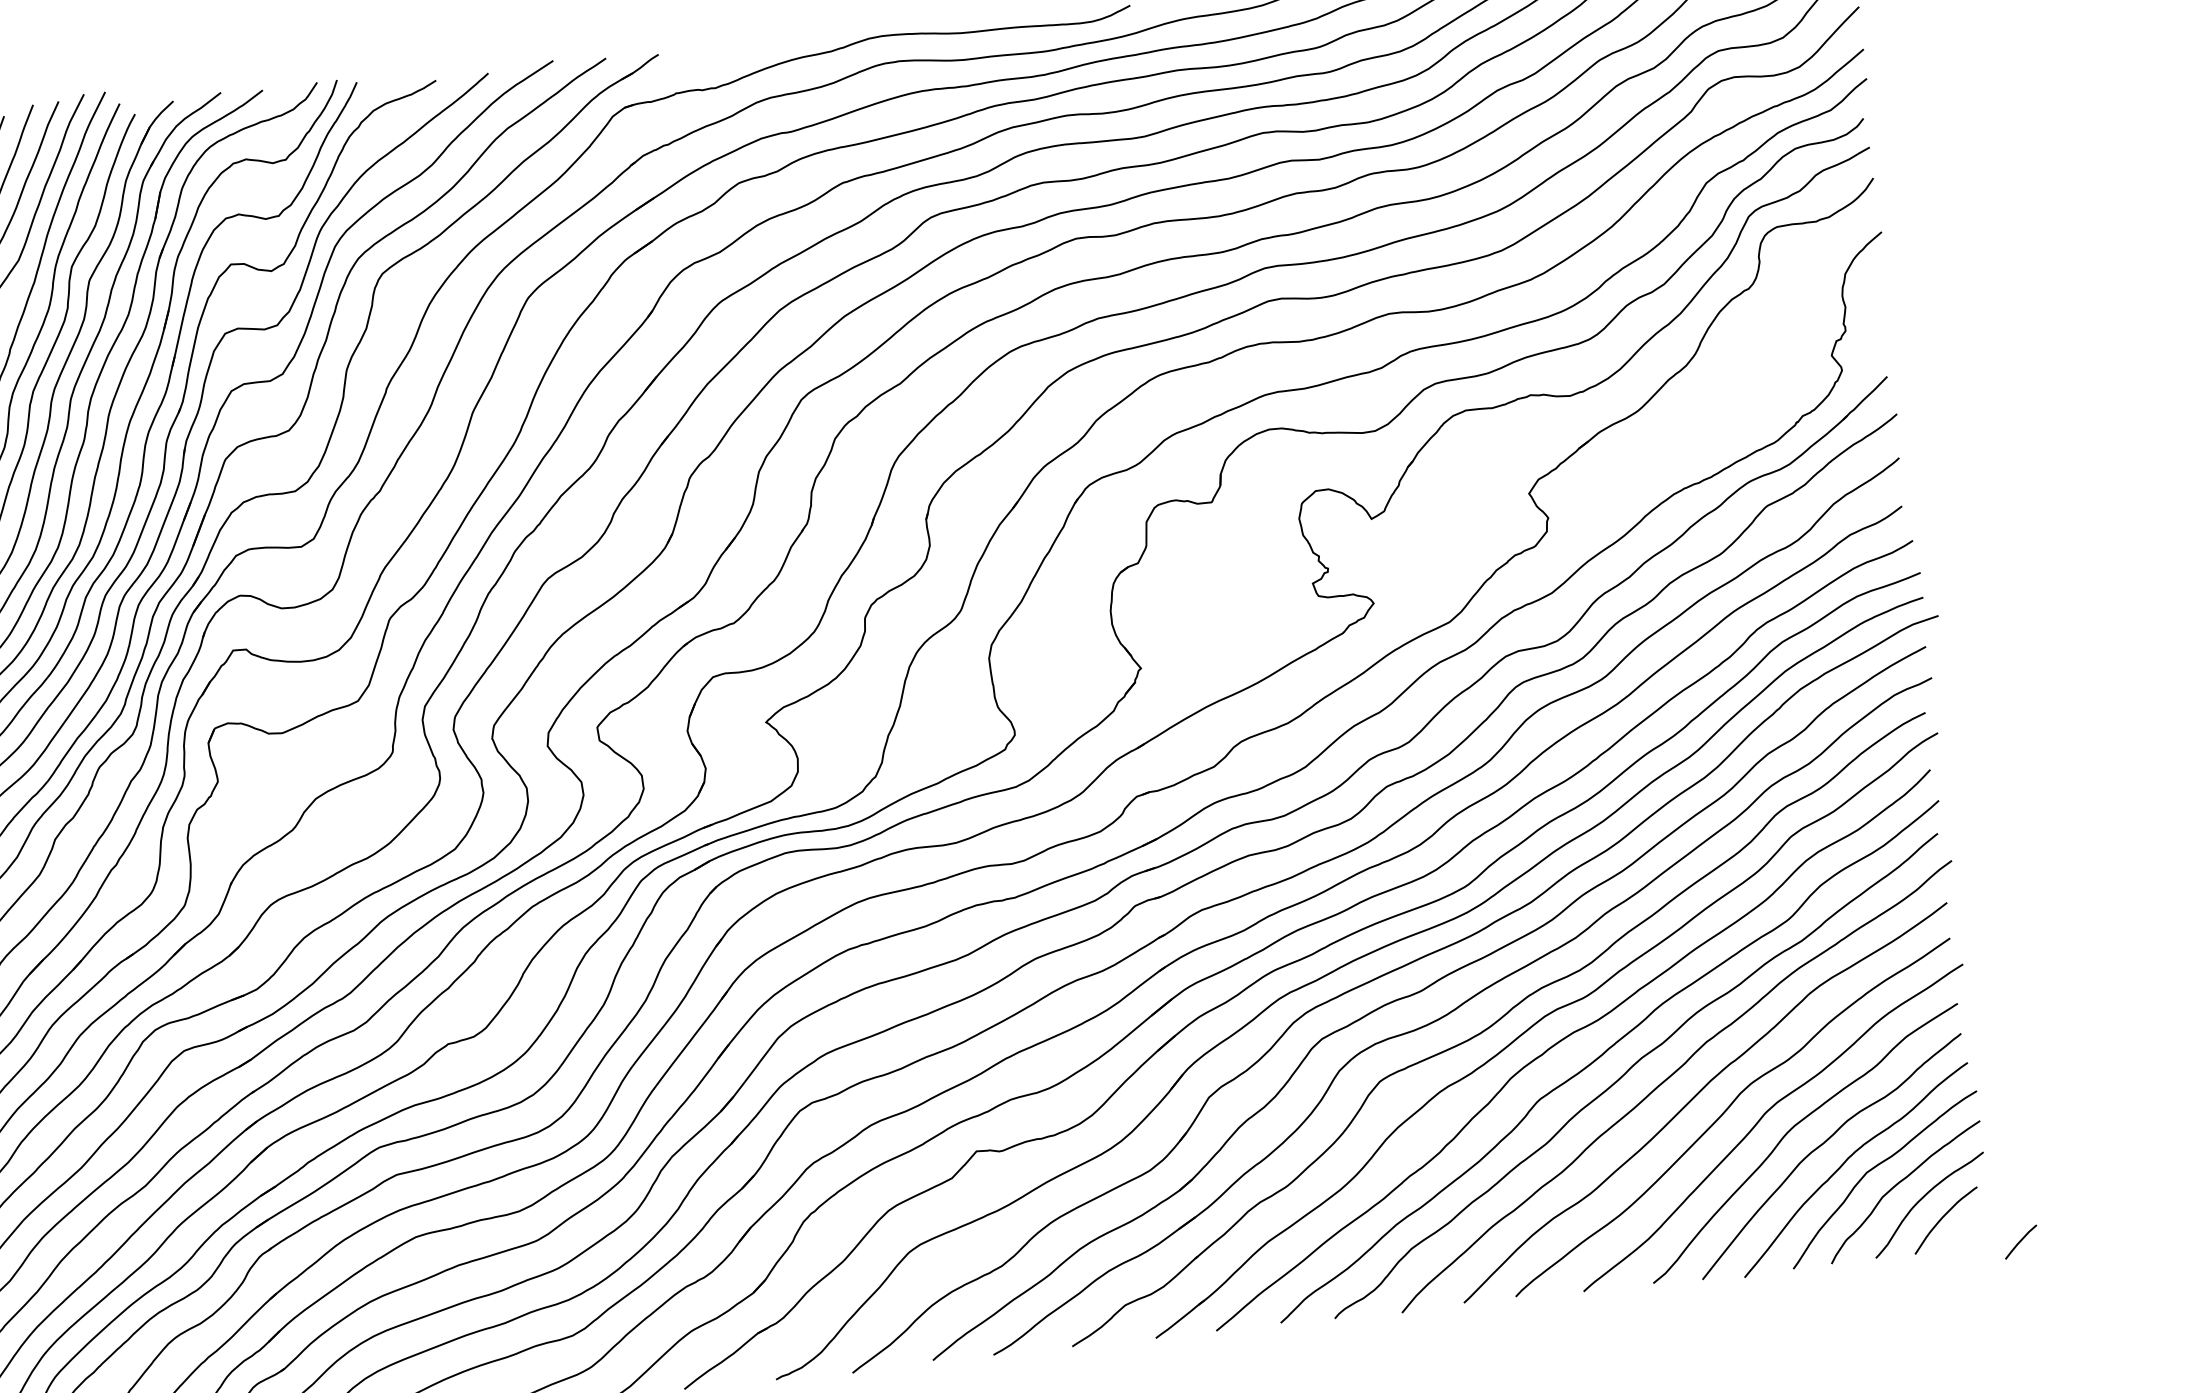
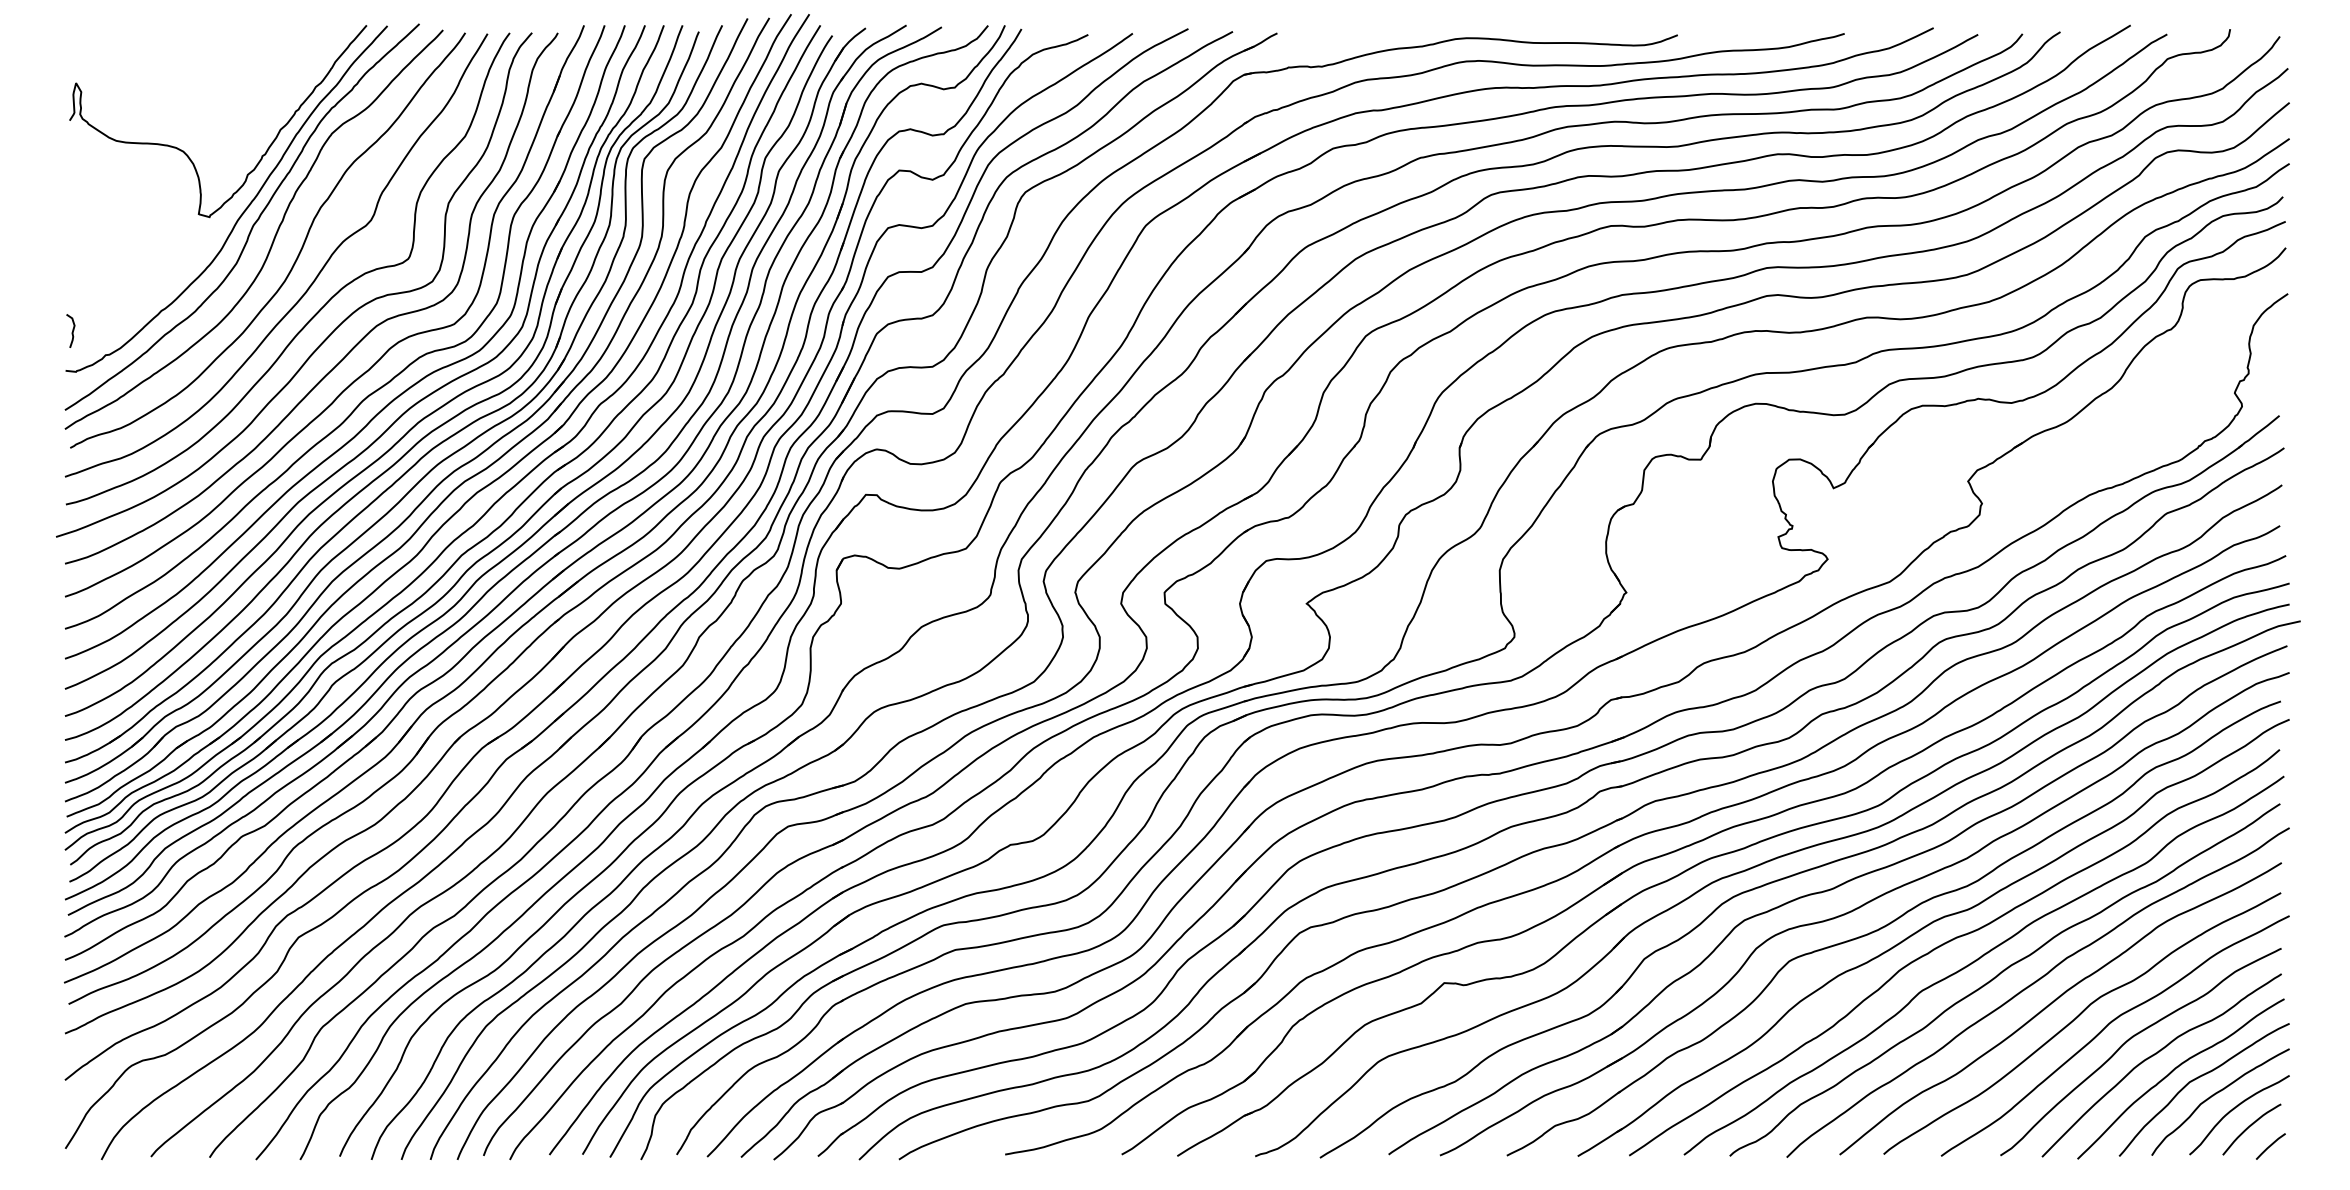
line: (2020, 1242) -> (2270, 1146), moved

